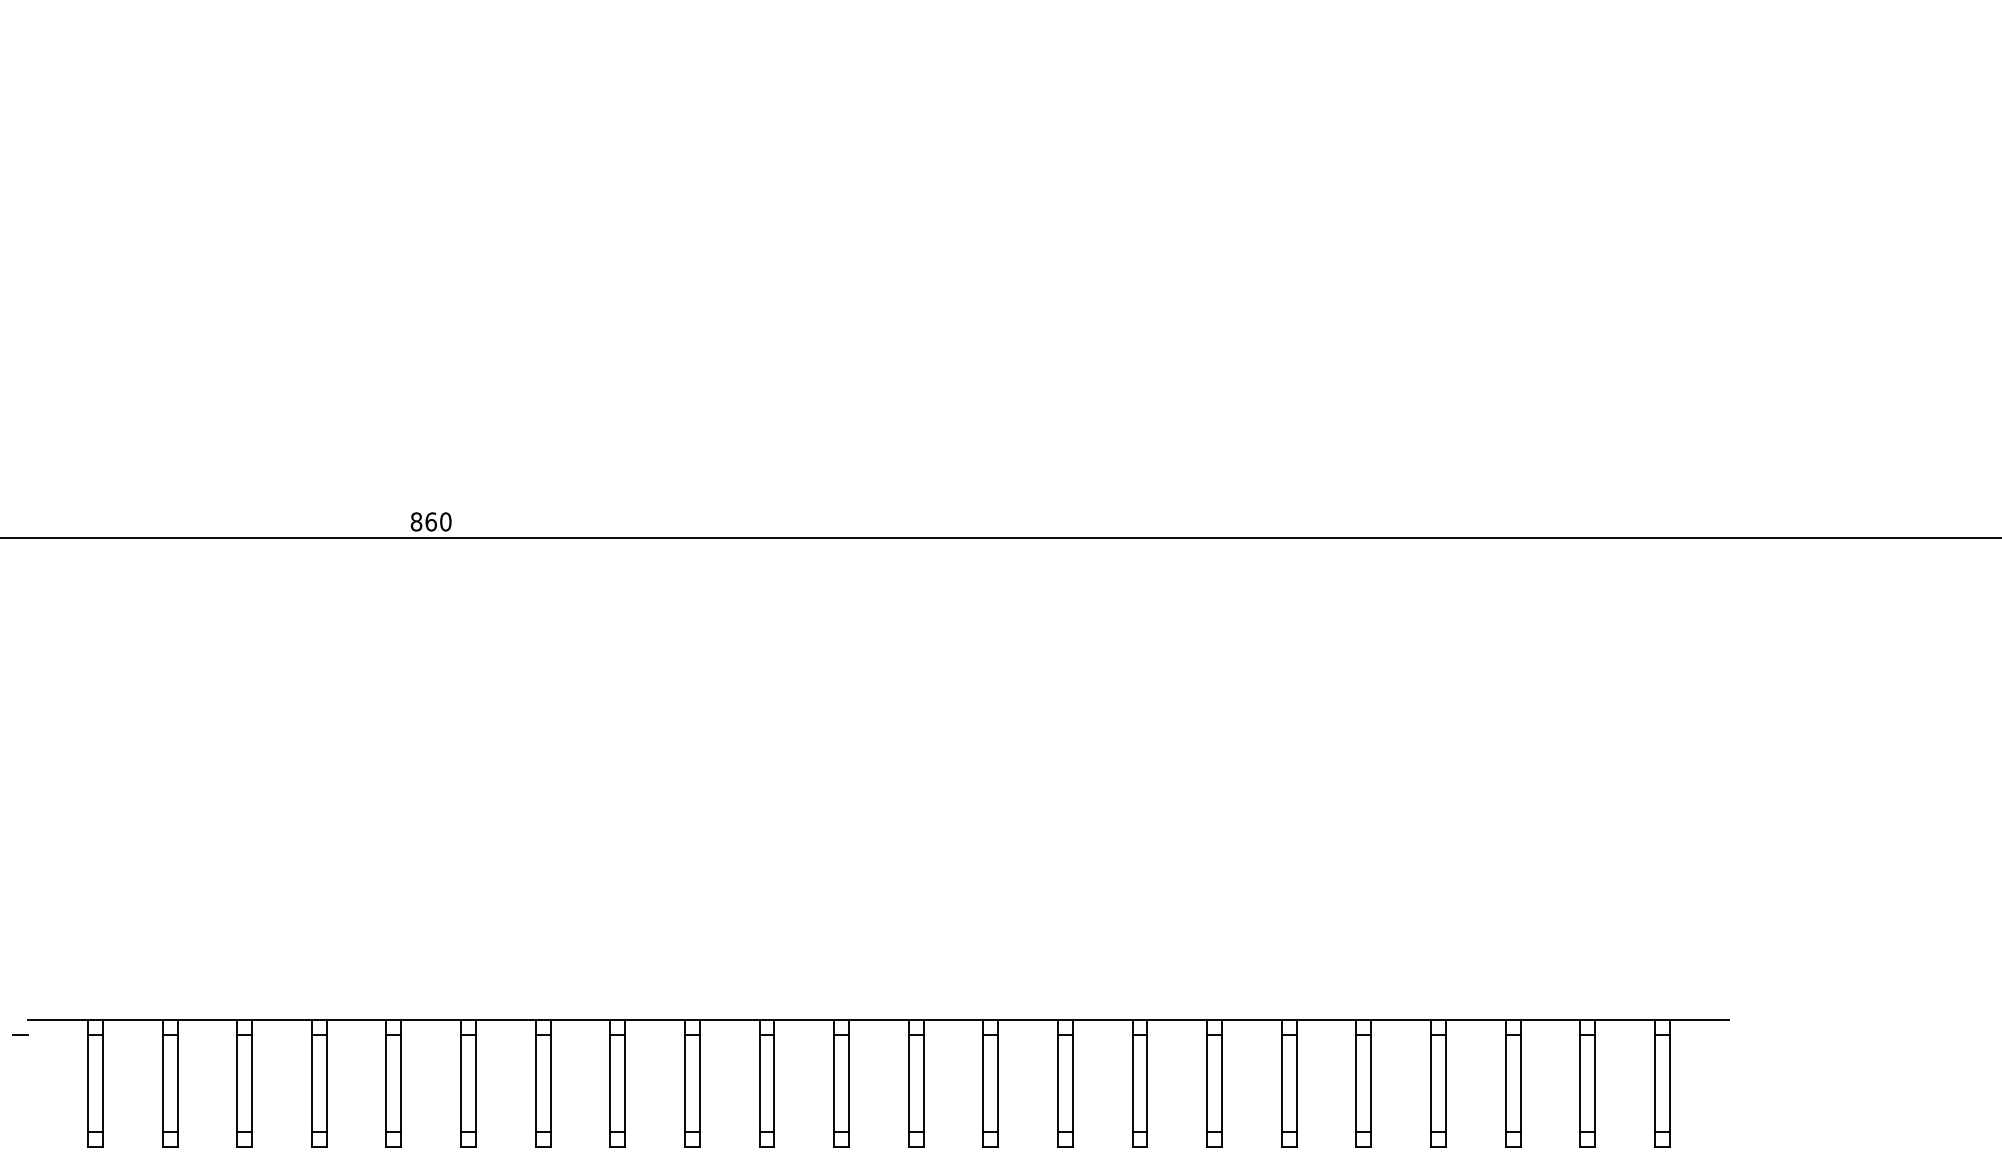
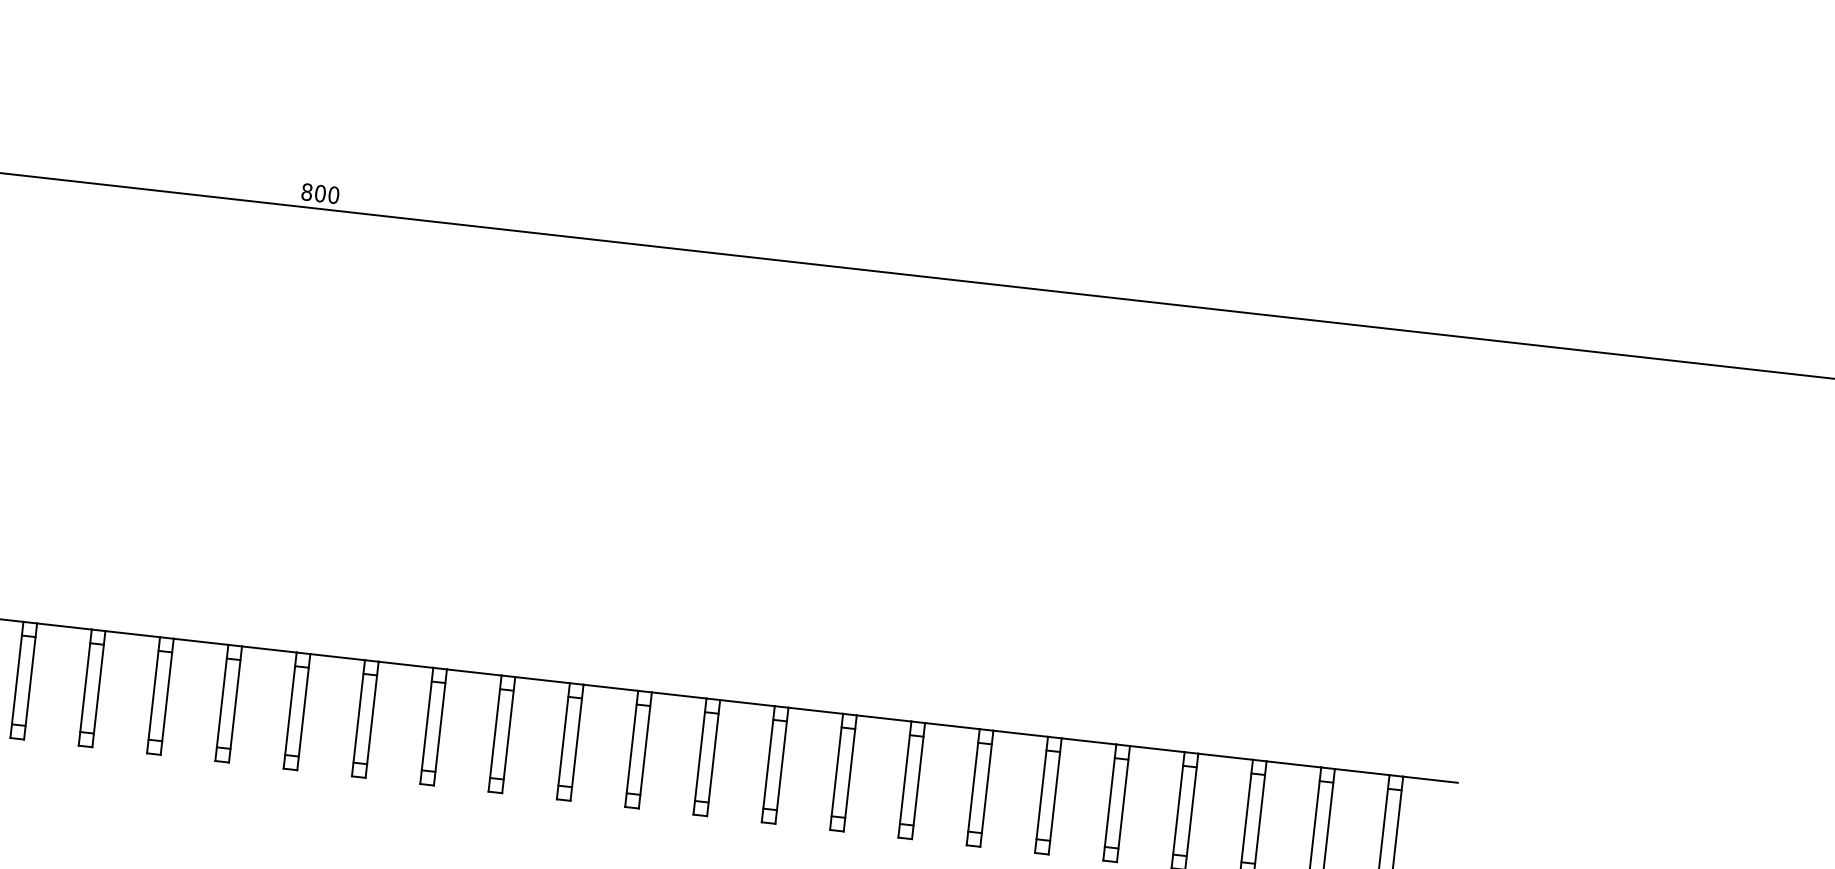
text: (431, 521) -> (320, 193), 860 -> 800

